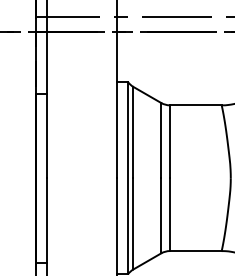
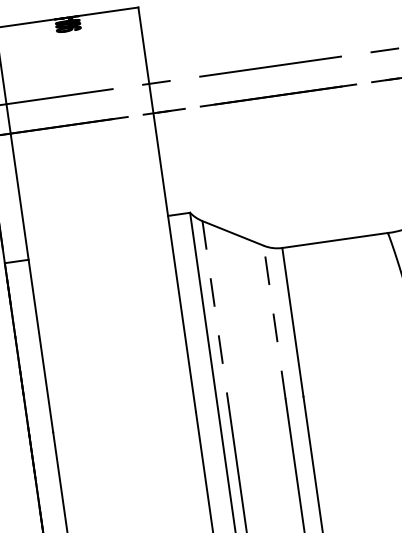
line: (133, 132) -> (215, 314), solid -> dashed
line: (161, 140) -> (275, 322), solid -> dashed

